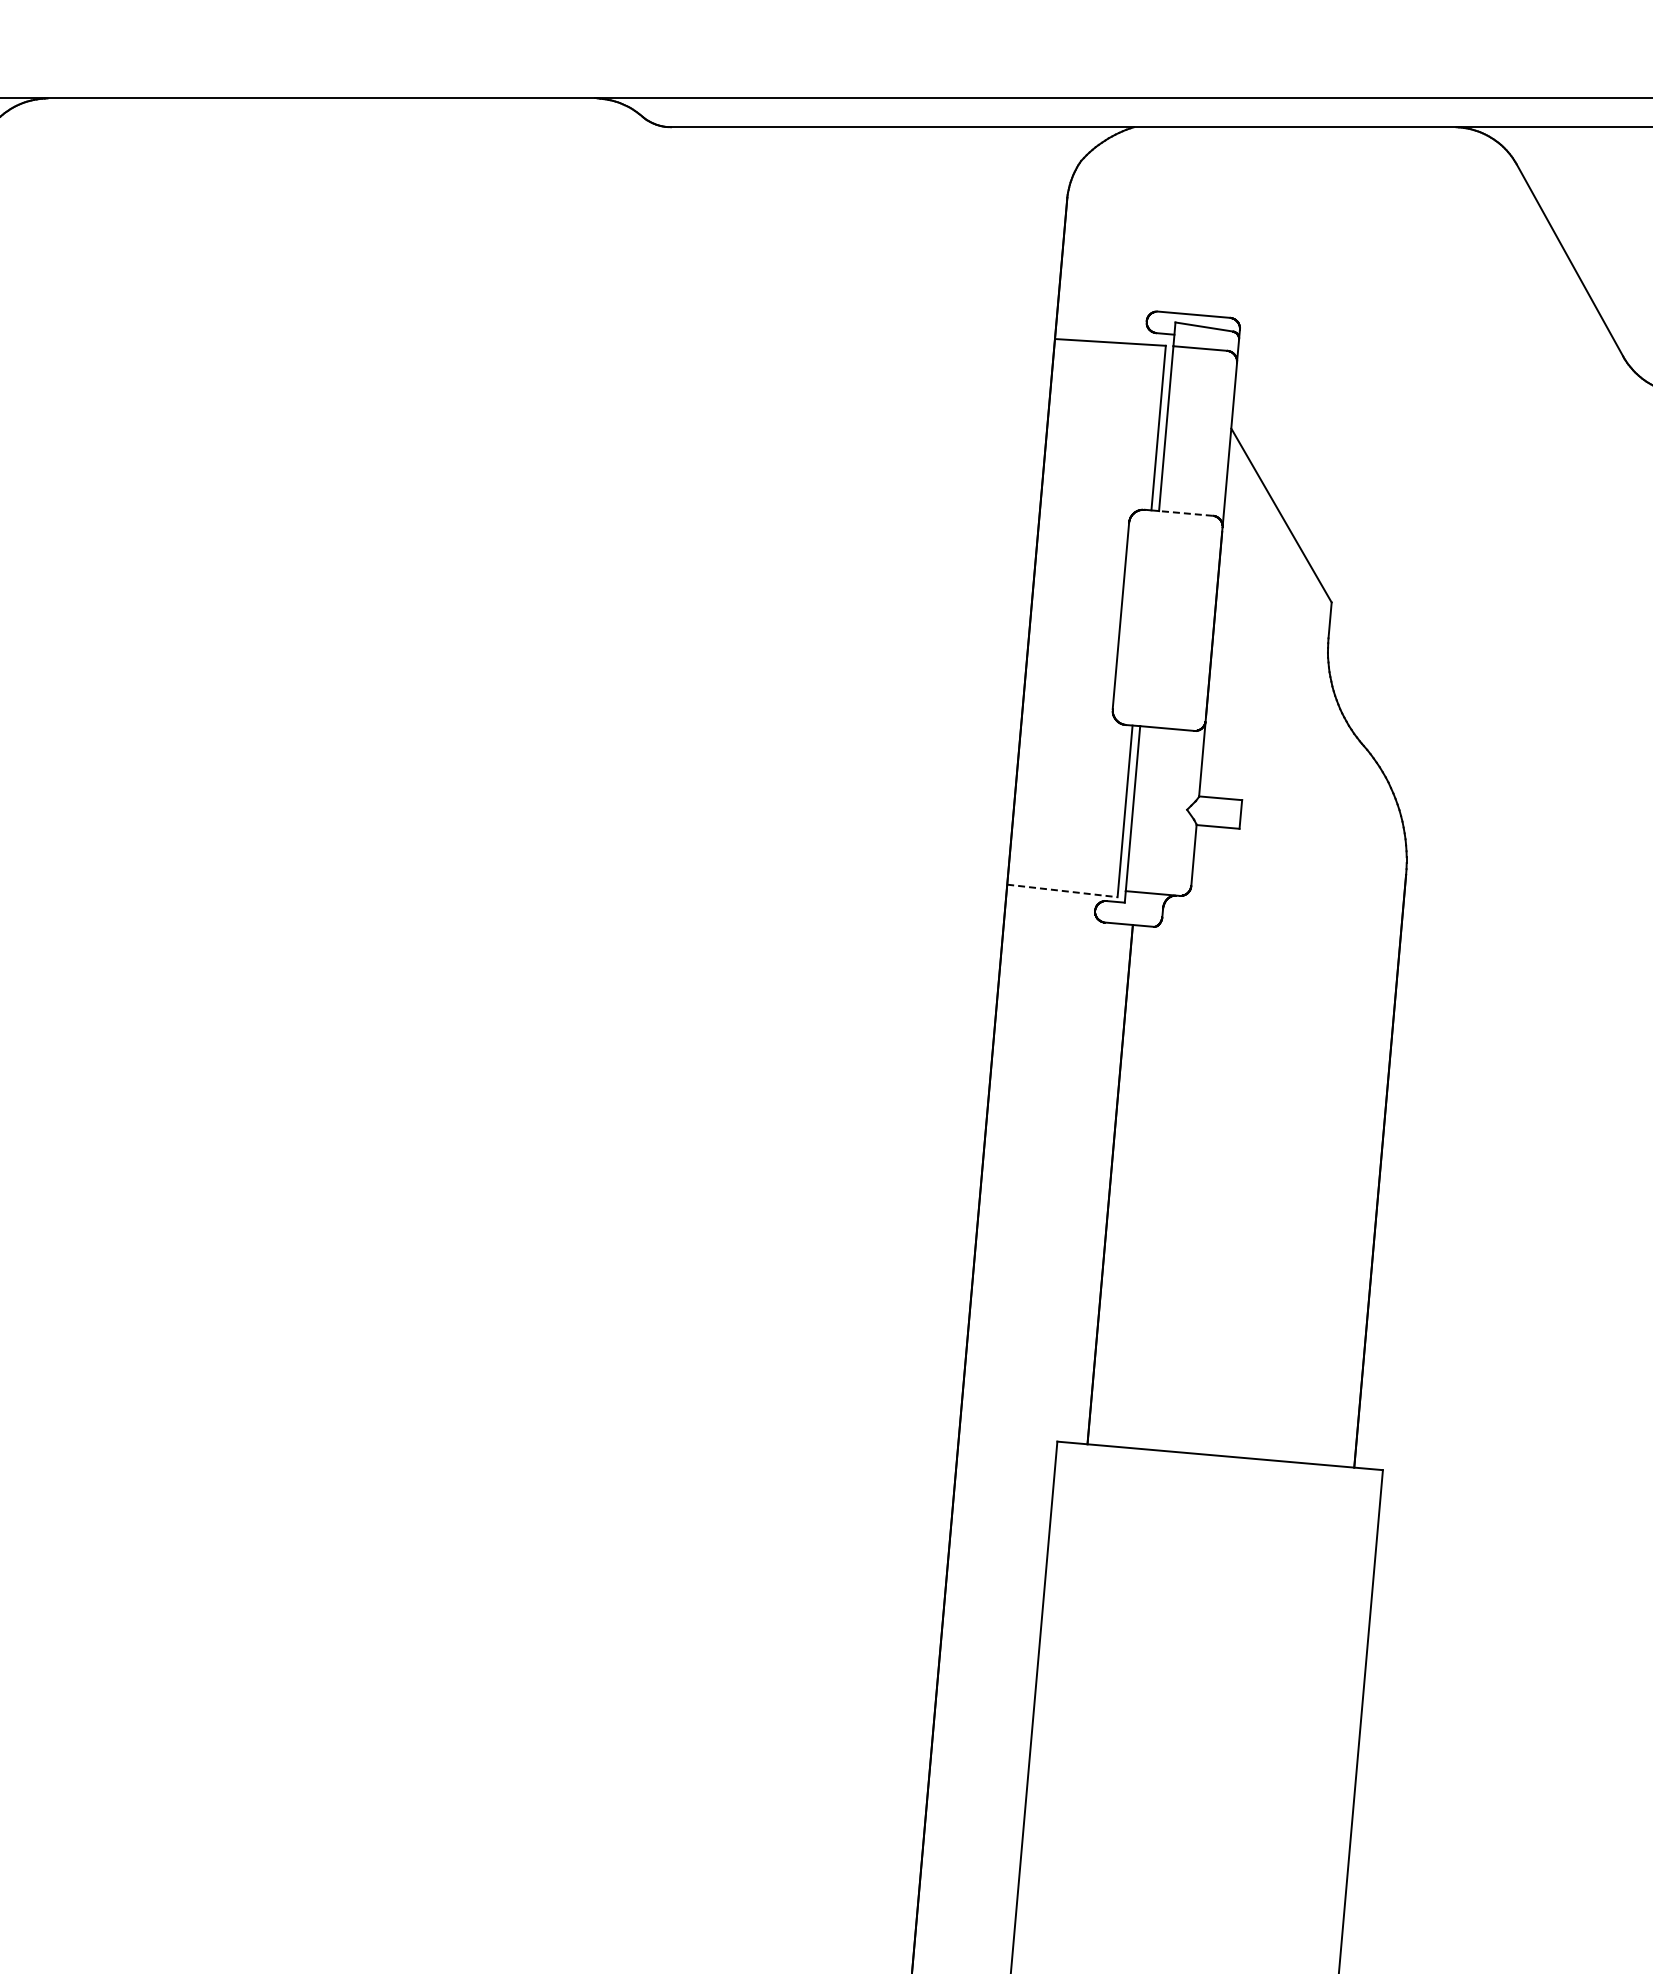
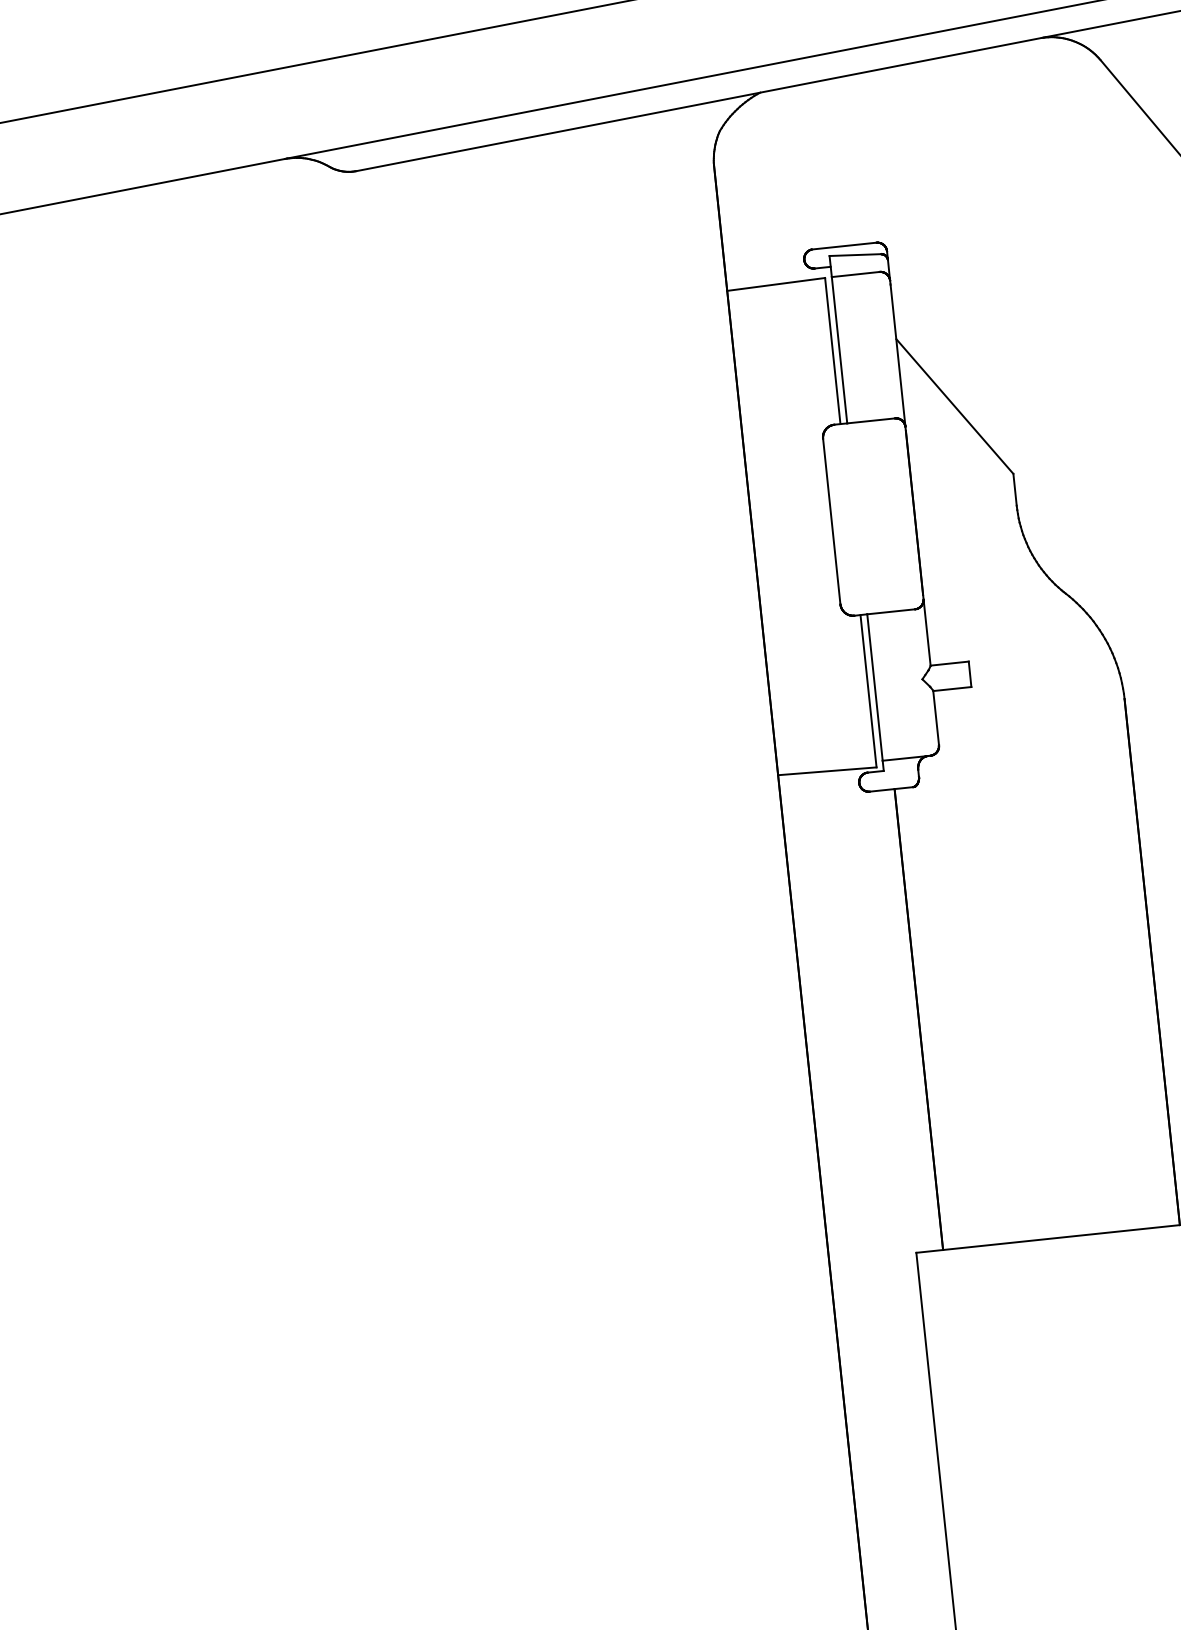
line: (1185, 513) -> (870, 421), dashed -> solid
line: (1062, 890) -> (827, 770), dashed -> solid

